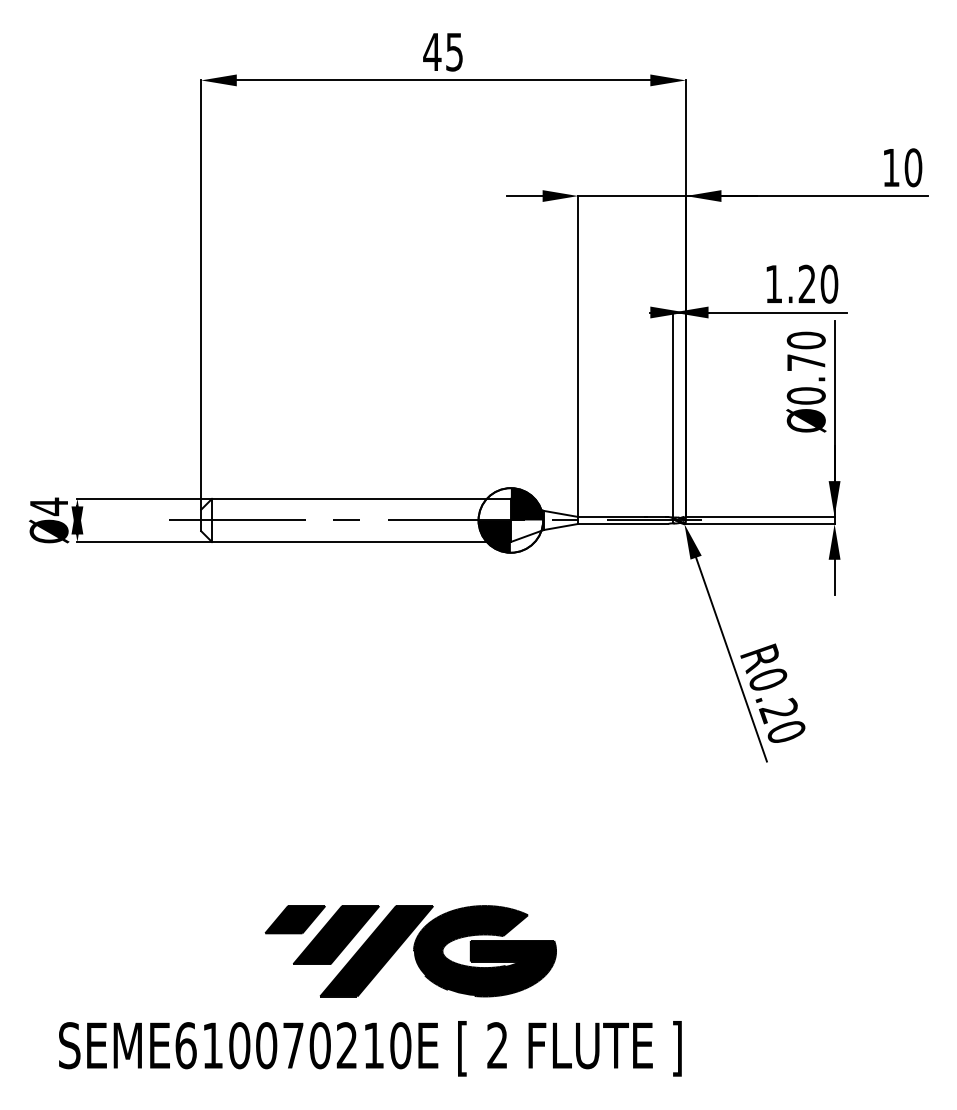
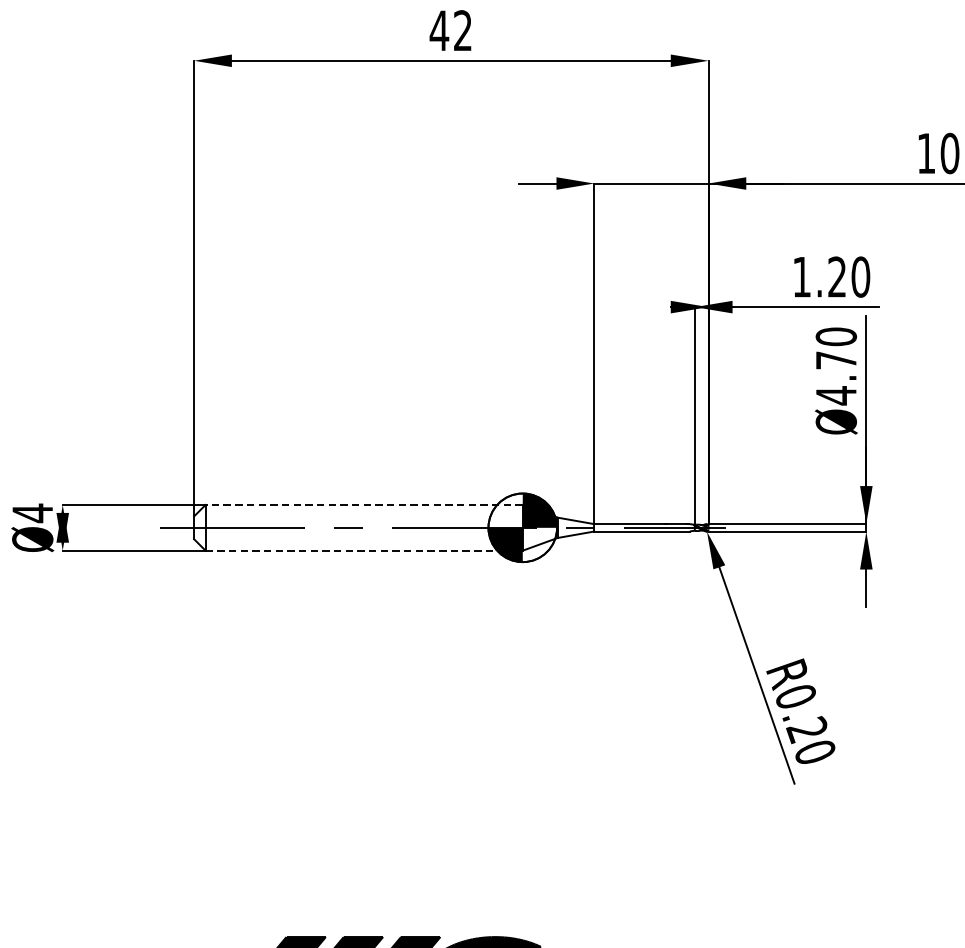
text: (454, 51) -> (462, 30), 45 -> 42
text: (805, 395) -> (835, 395), Ø0.70 -> Ø4.70
line: (360, 498) -> (363, 504), solid -> dashed
line: (361, 542) -> (364, 551), solid -> dashed

